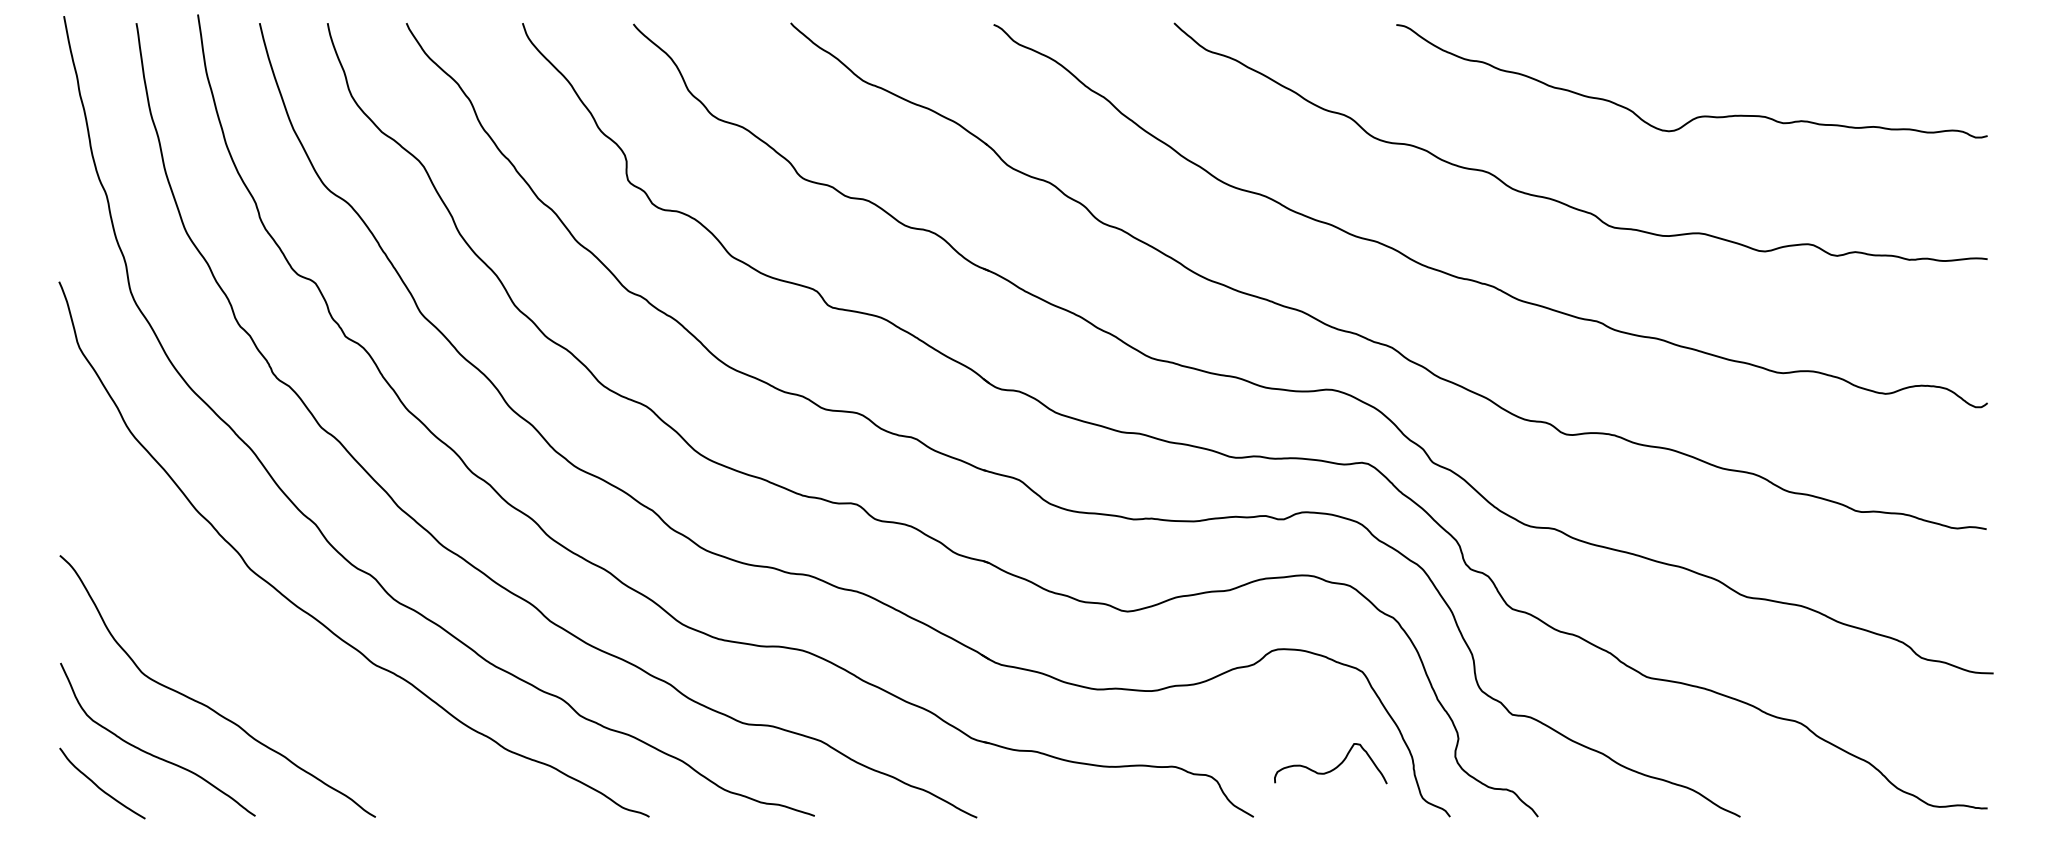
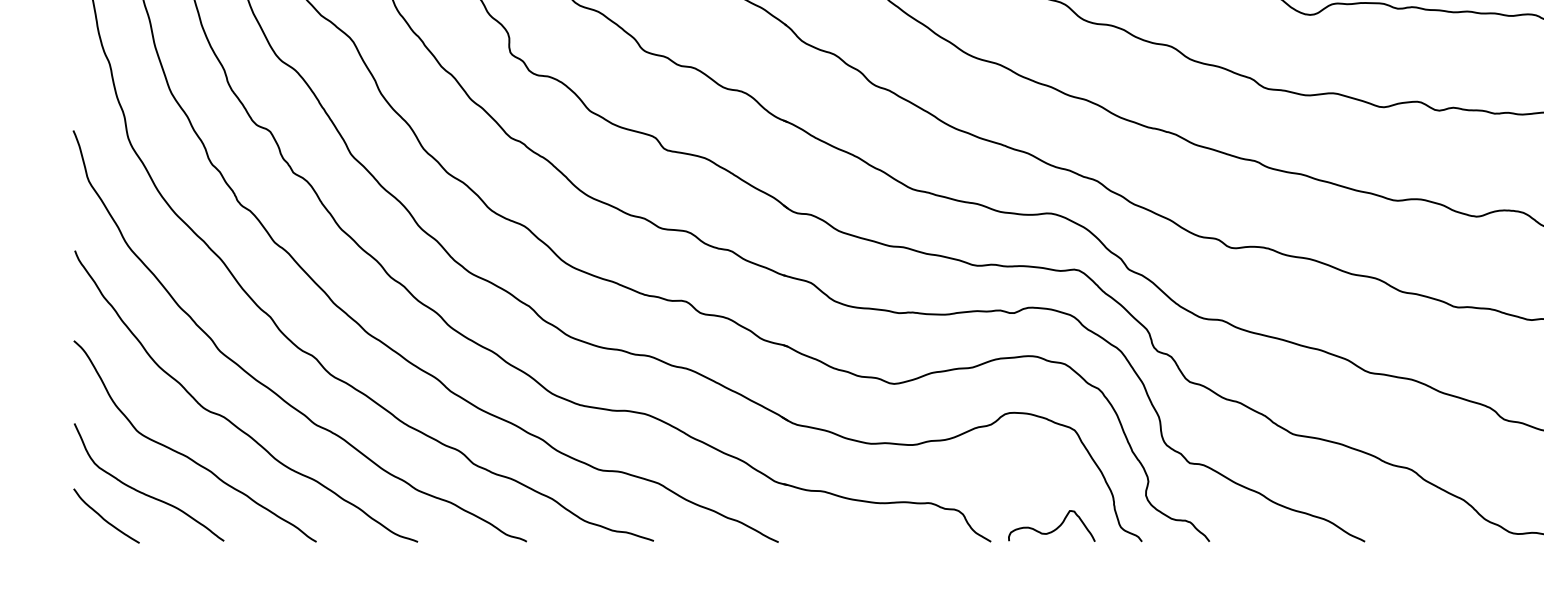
curve: (262, 658) -> (229, 419), added
curve: (1334, 767) -> (1054, 529), moved

